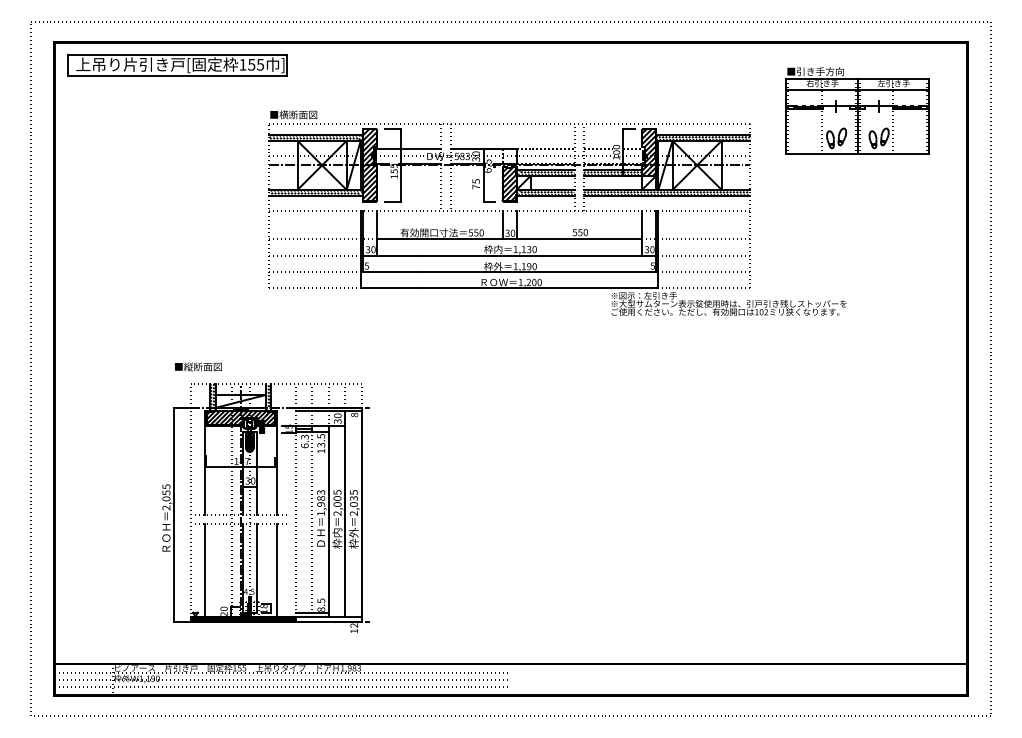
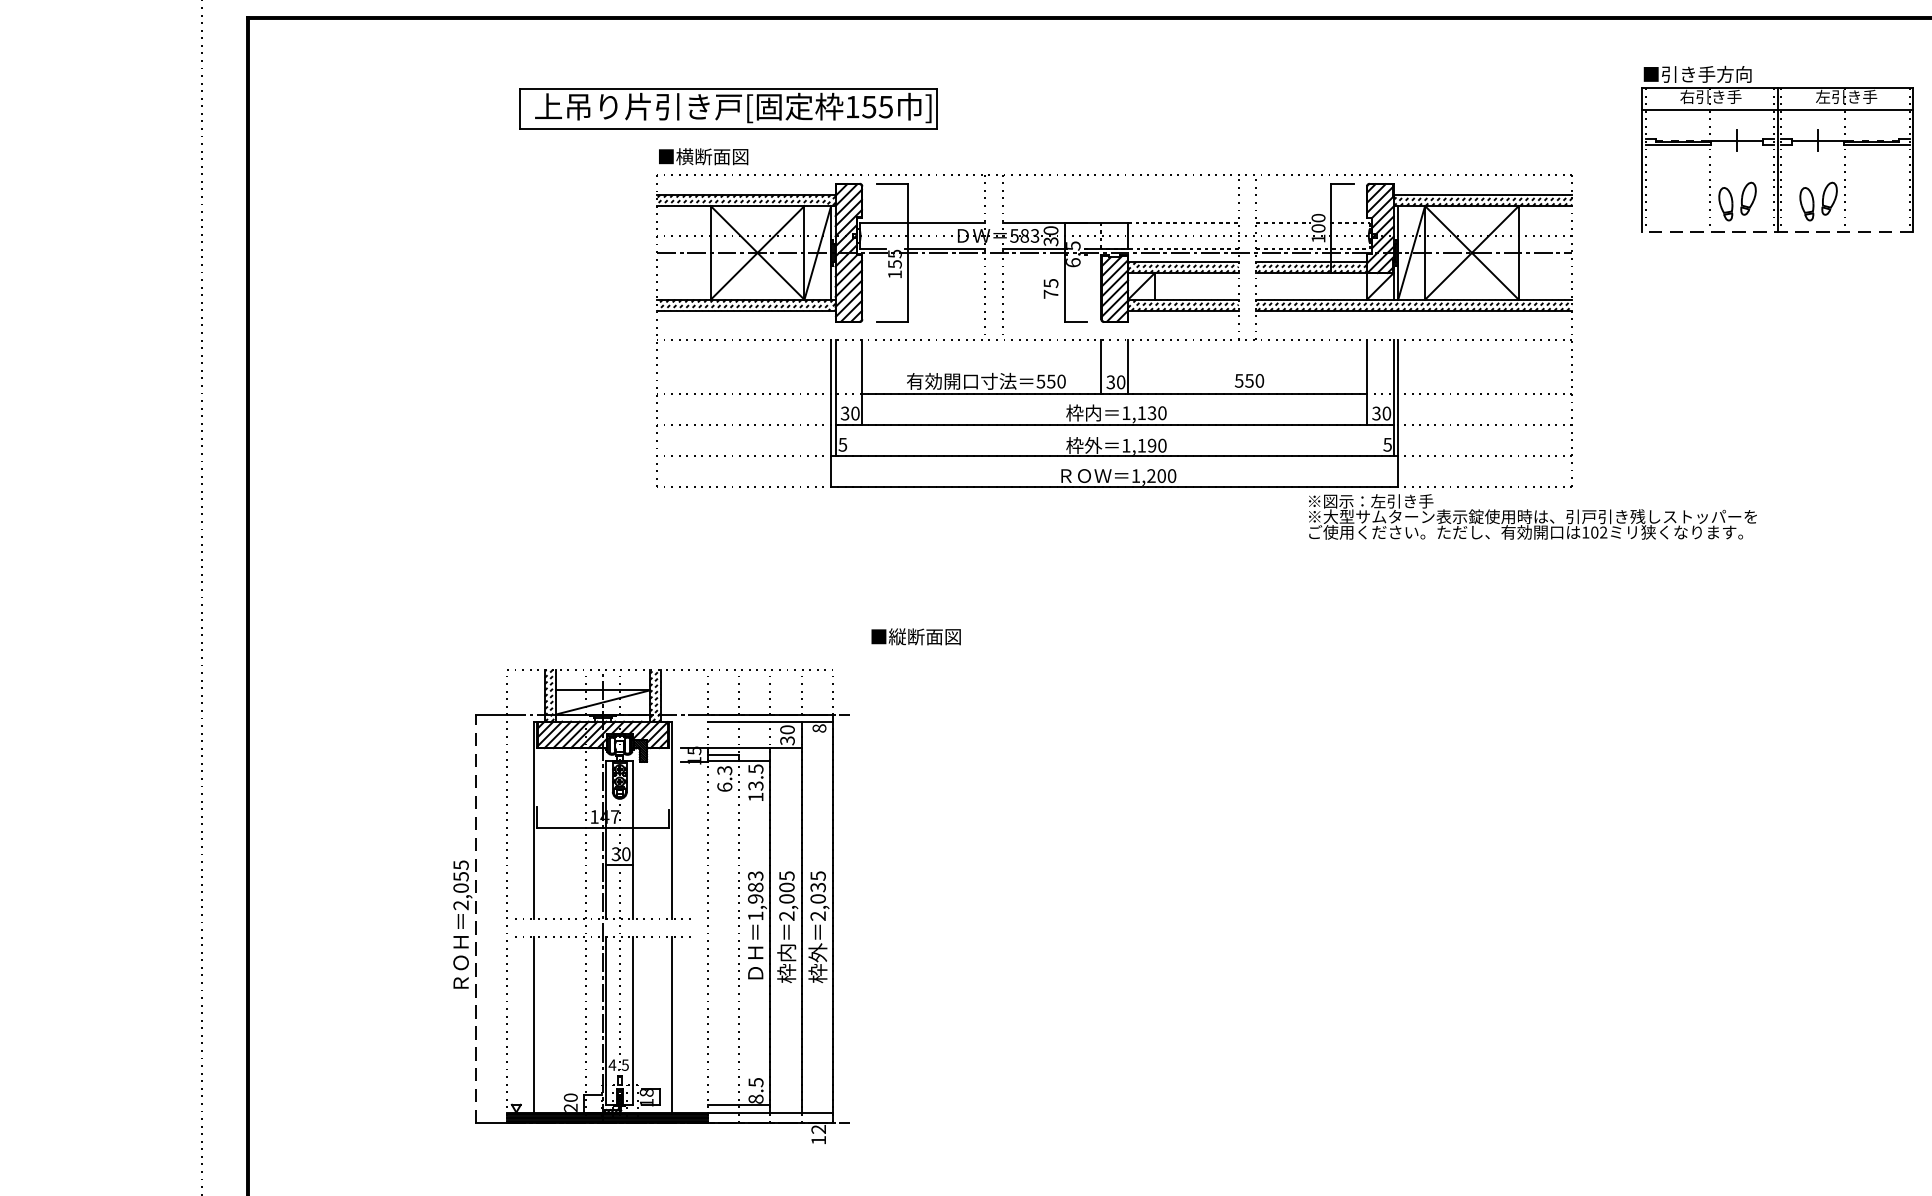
part: (177, 65) -> (727, 108), moved
line: (857, 154) -> (1777, 232), solid -> dashed
text: (198, 366) -> (916, 636), moved
line: (174, 514) -> (476, 917), solid -> dashed

